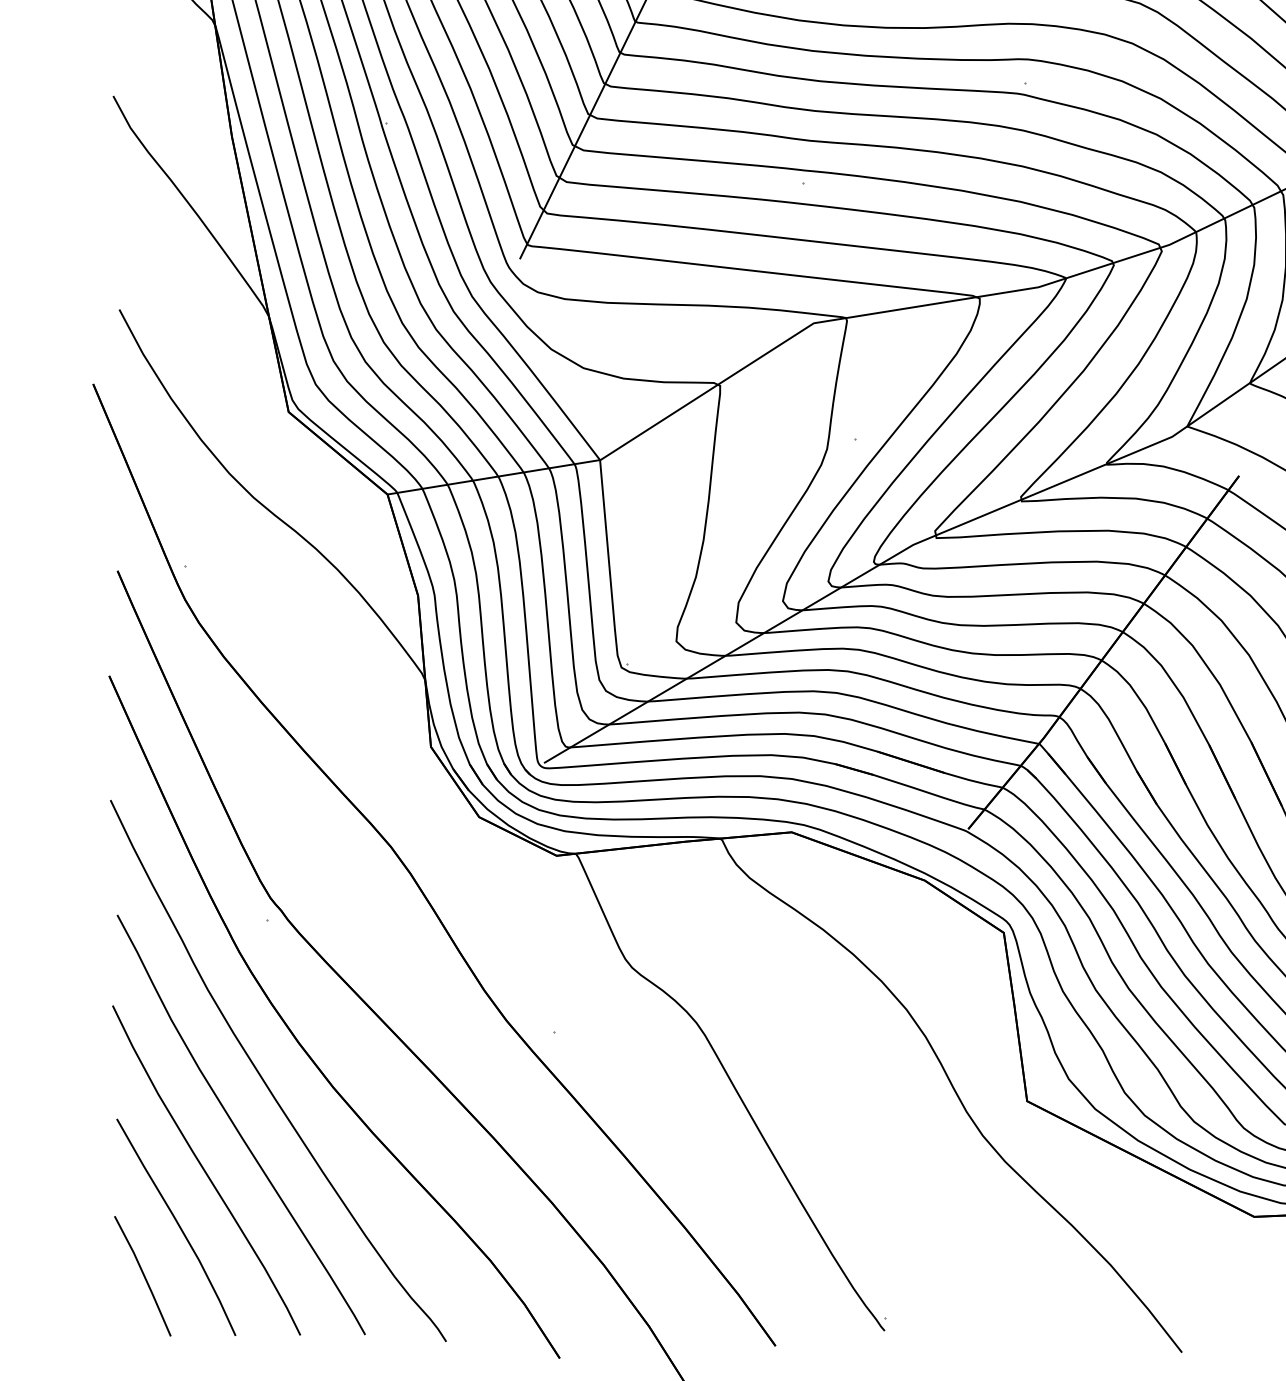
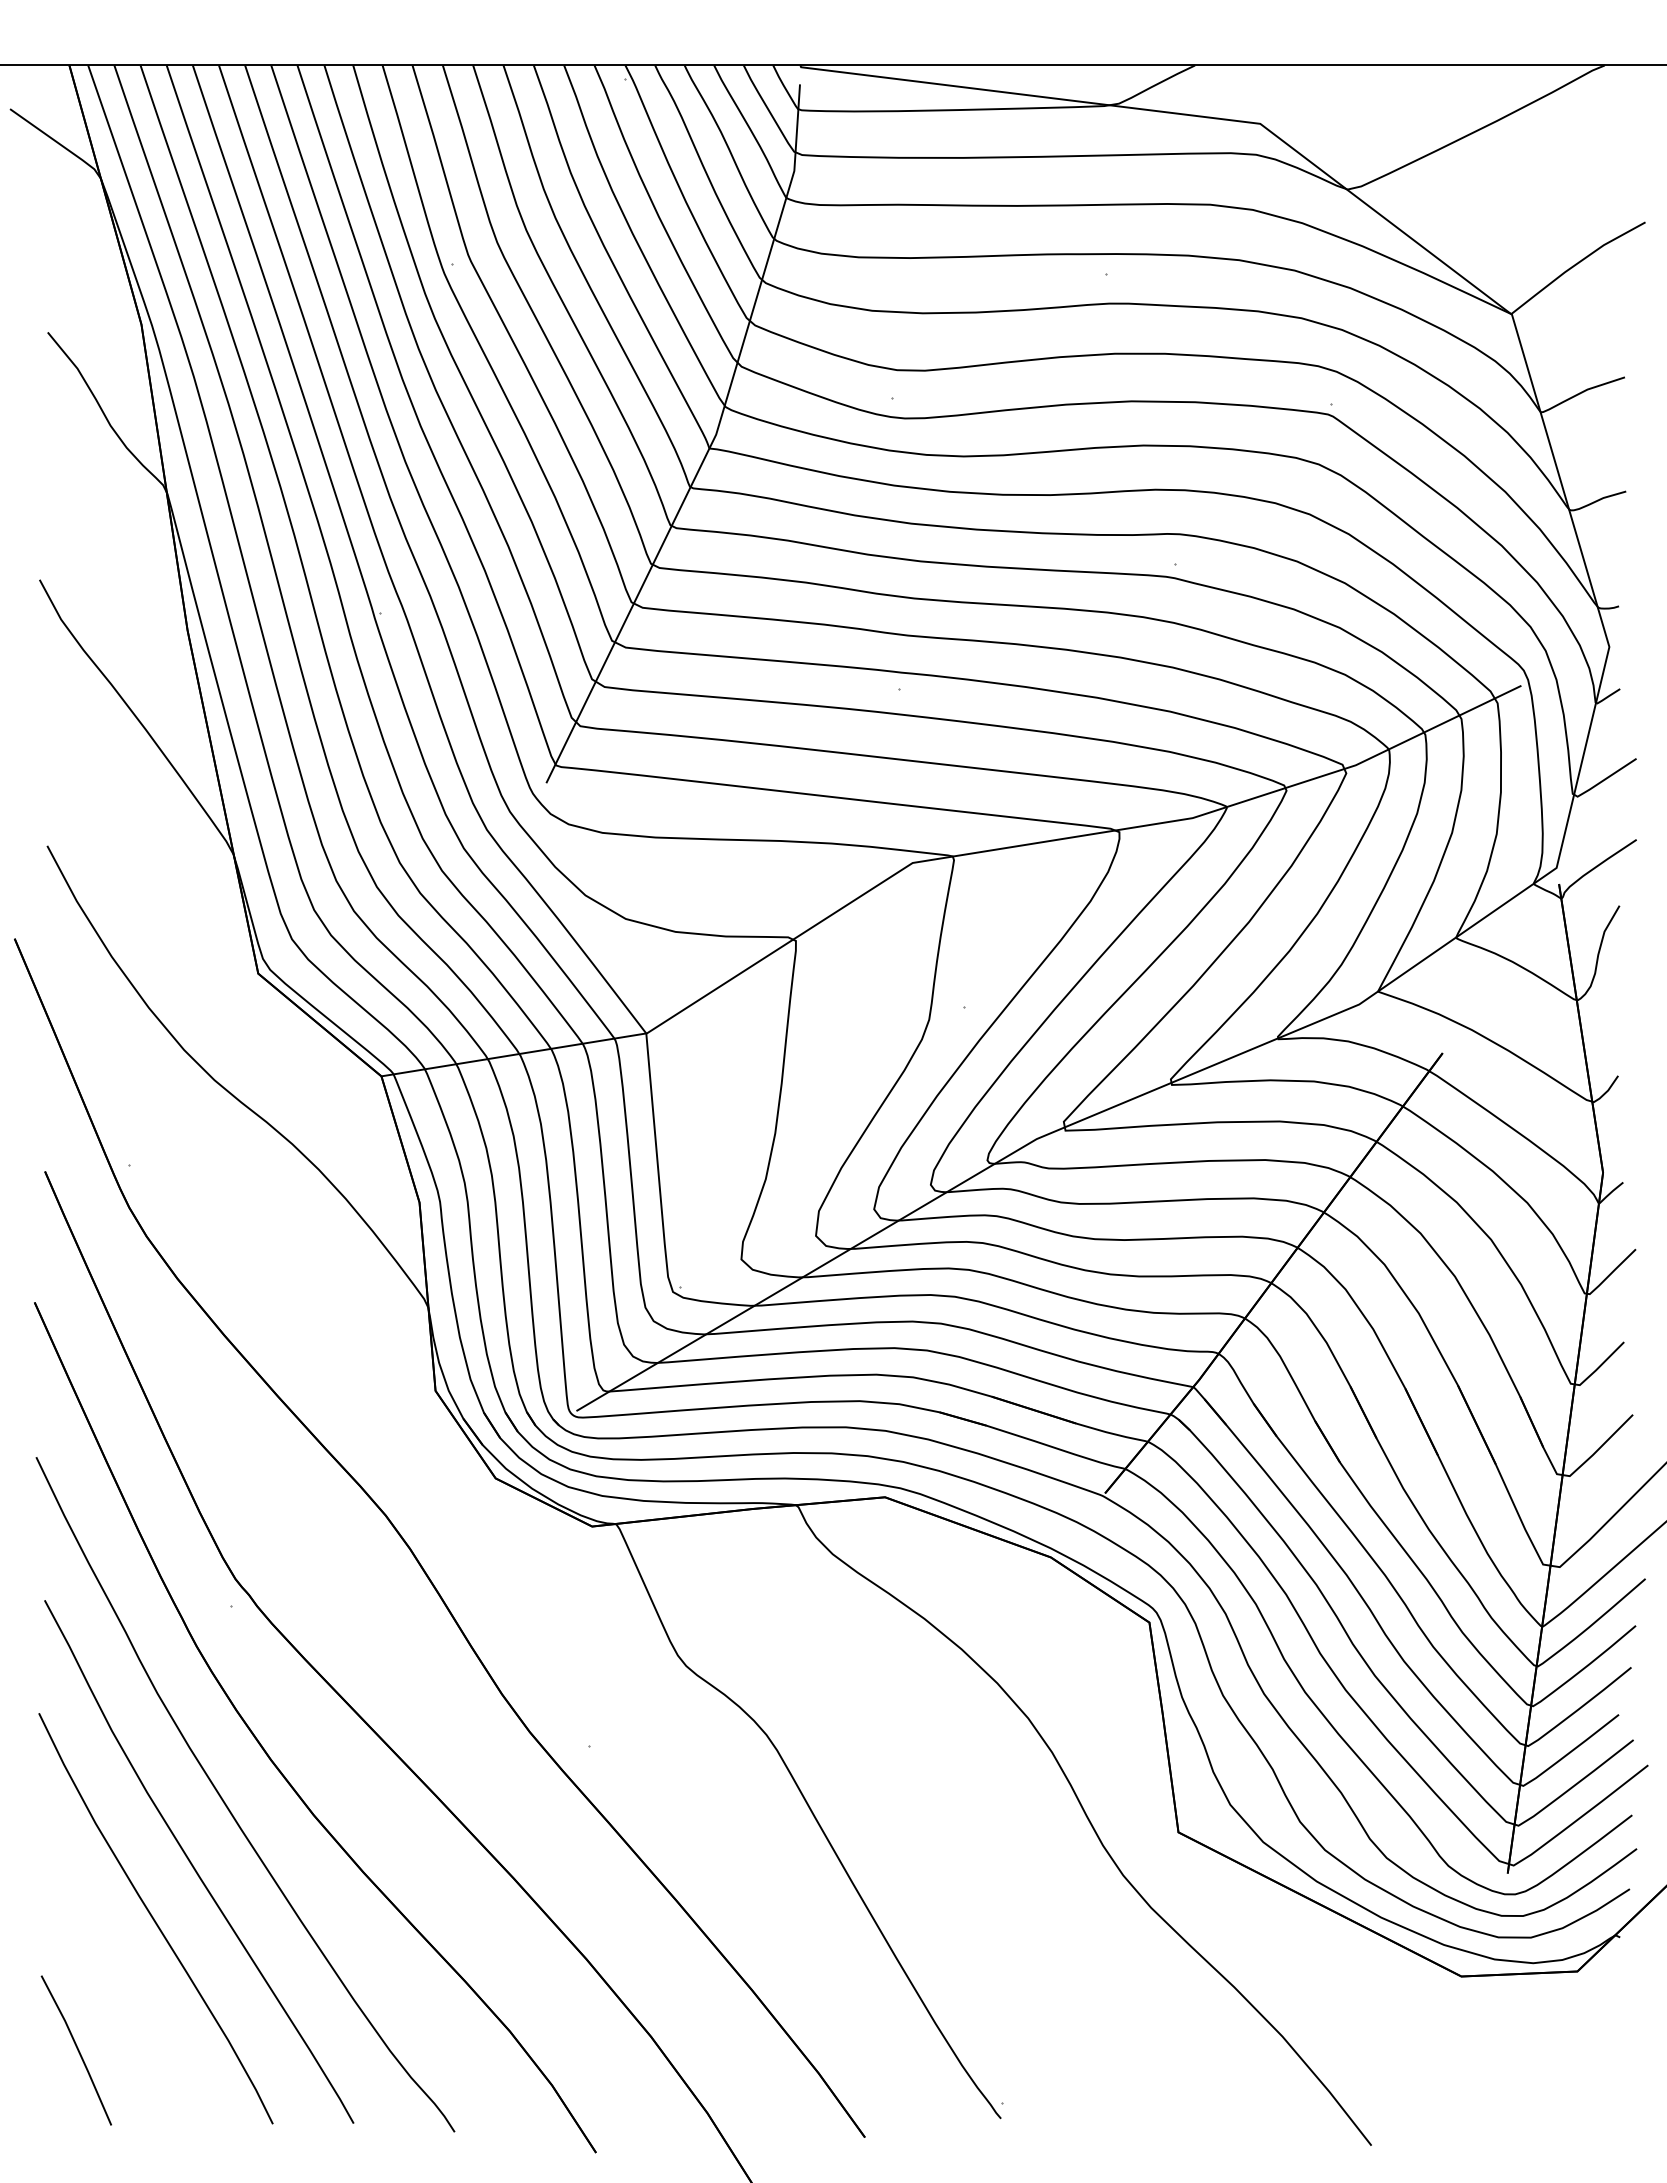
curve: (178, 1225) -> (120, 1987), removed

